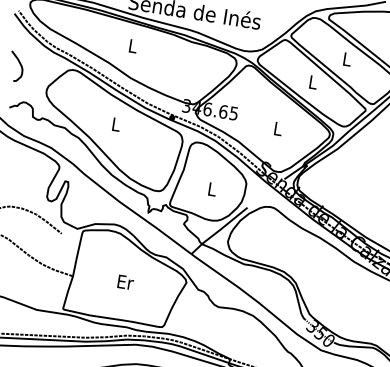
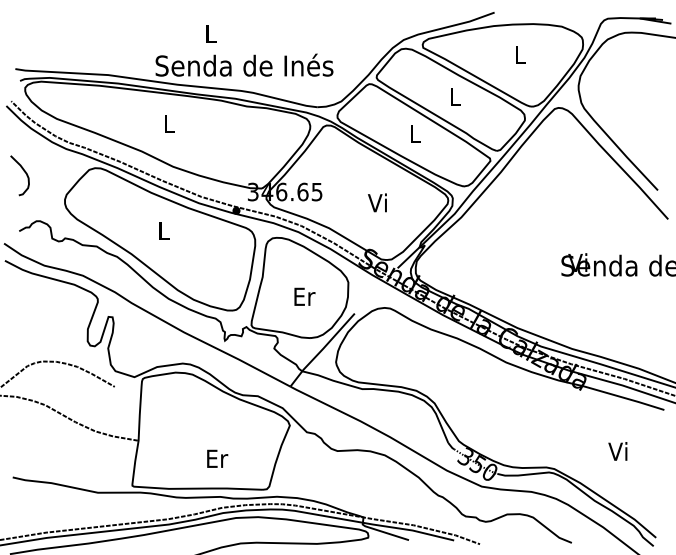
text: (277, 128) -> (377, 202), L -> Vi
text: (212, 189) -> (304, 296), L -> Er
text: (125, 282) -> (217, 458), moved

